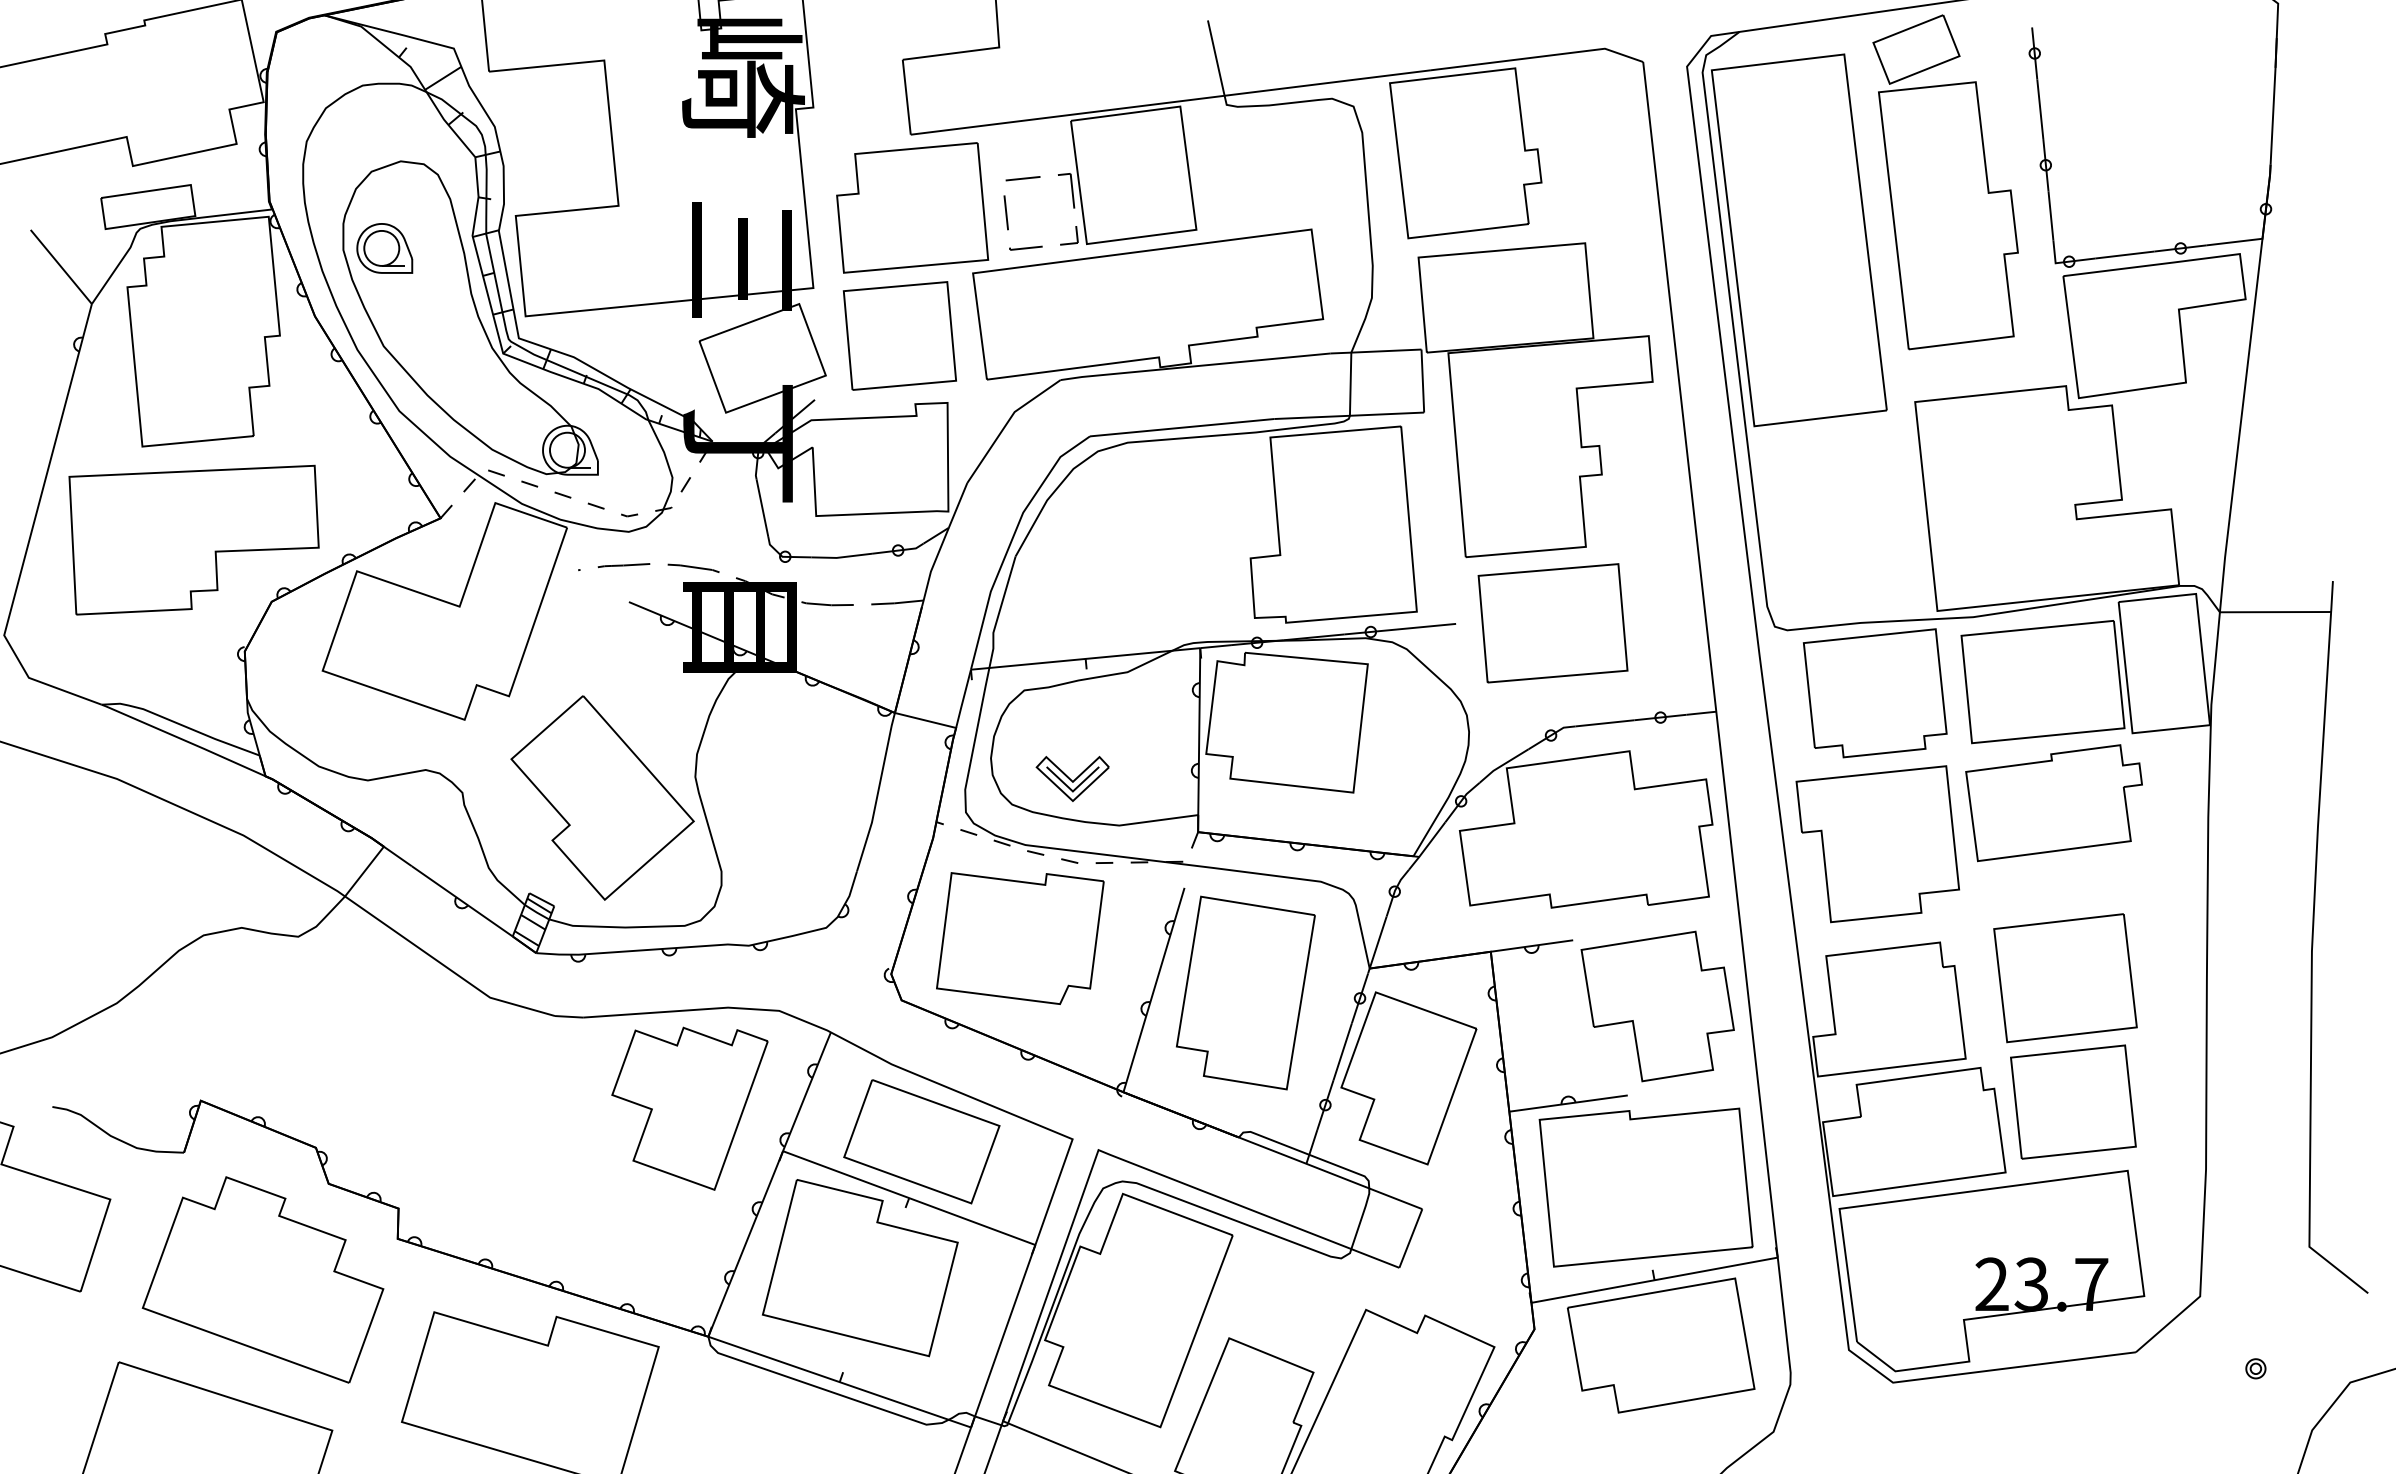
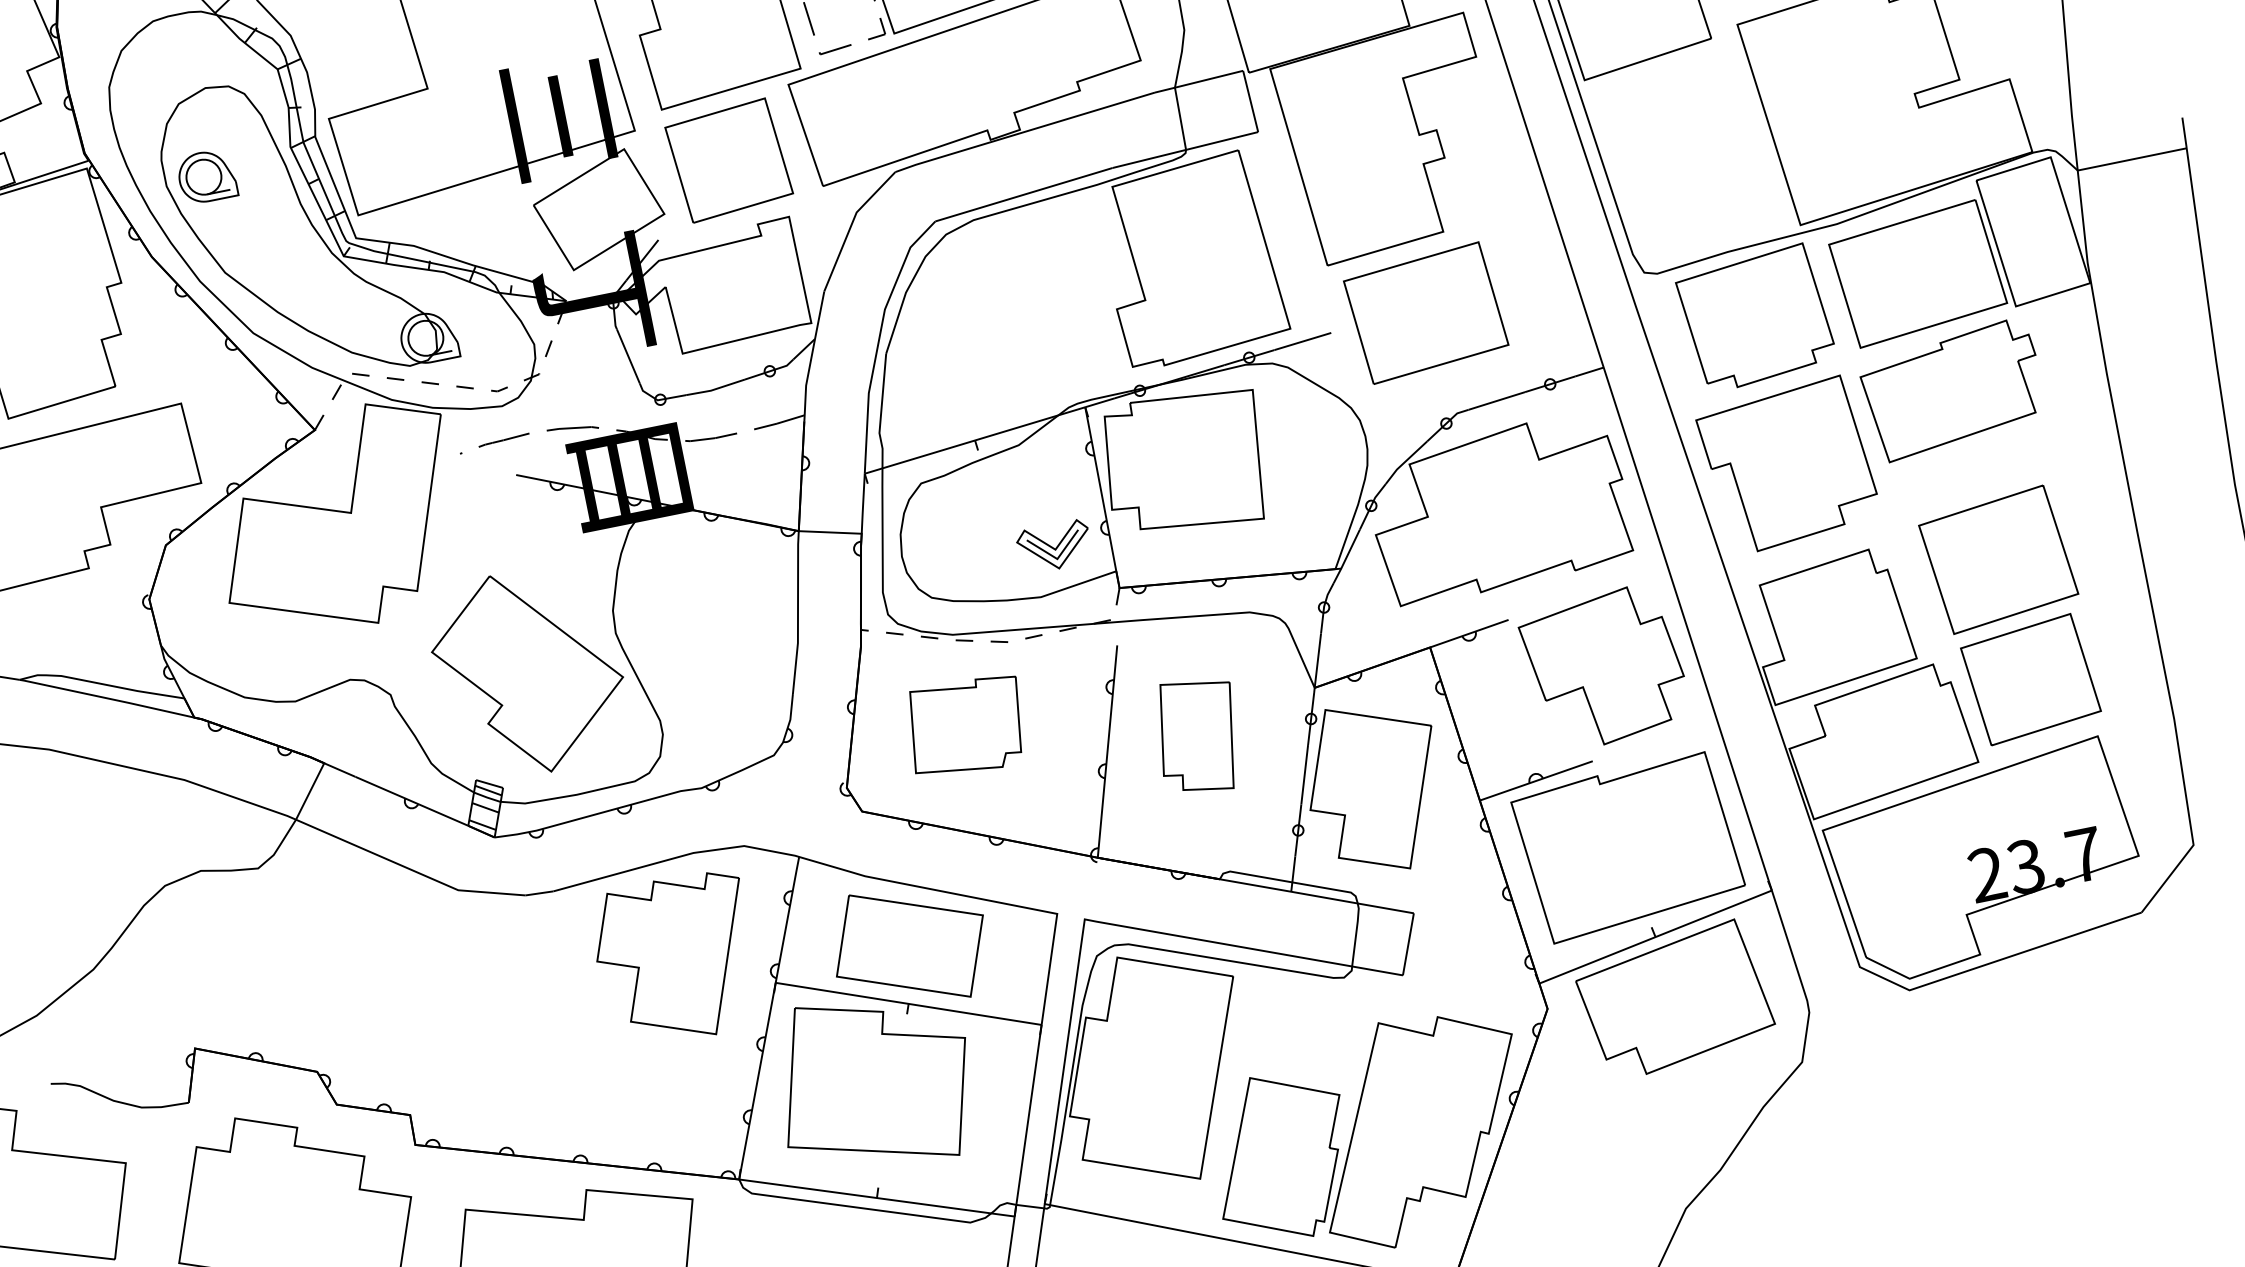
part: (1072, 778) -> (1054, 546), moved
part: (1020, 938) -> (966, 727), size x0.7
part: (1245, 992) -> (1197, 735), size x0.6

